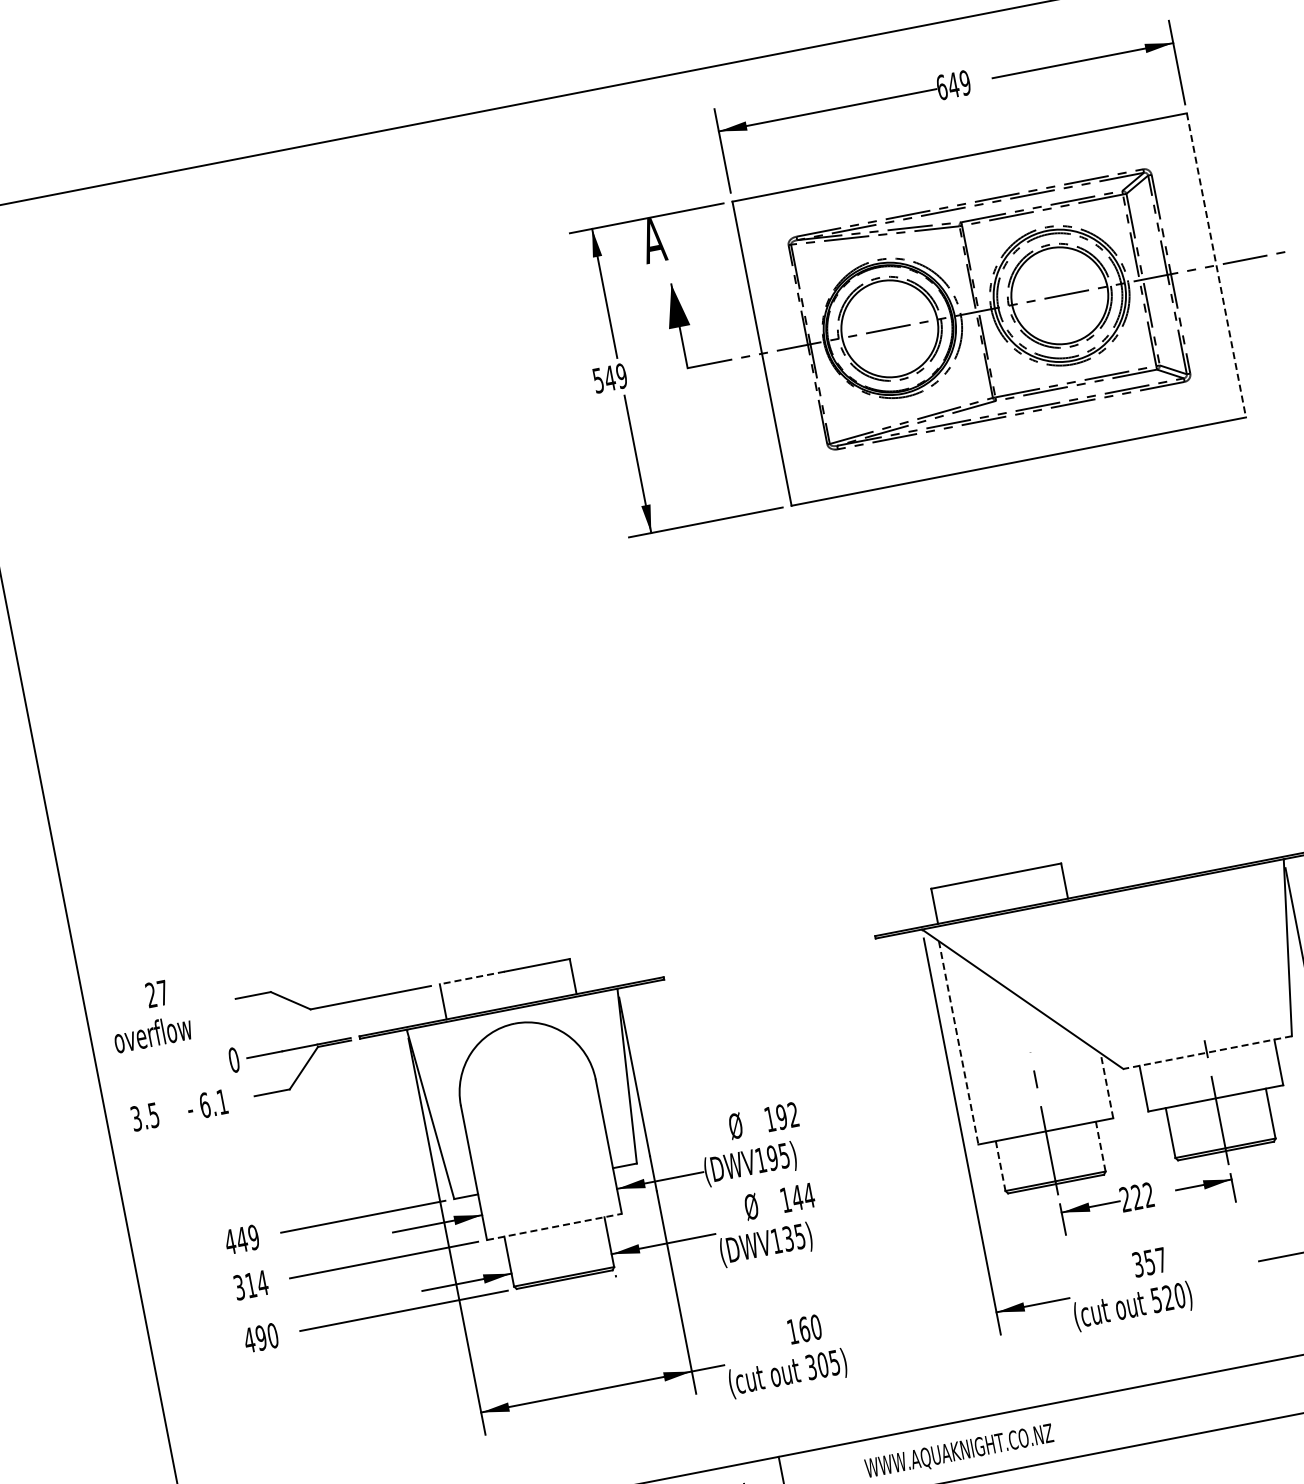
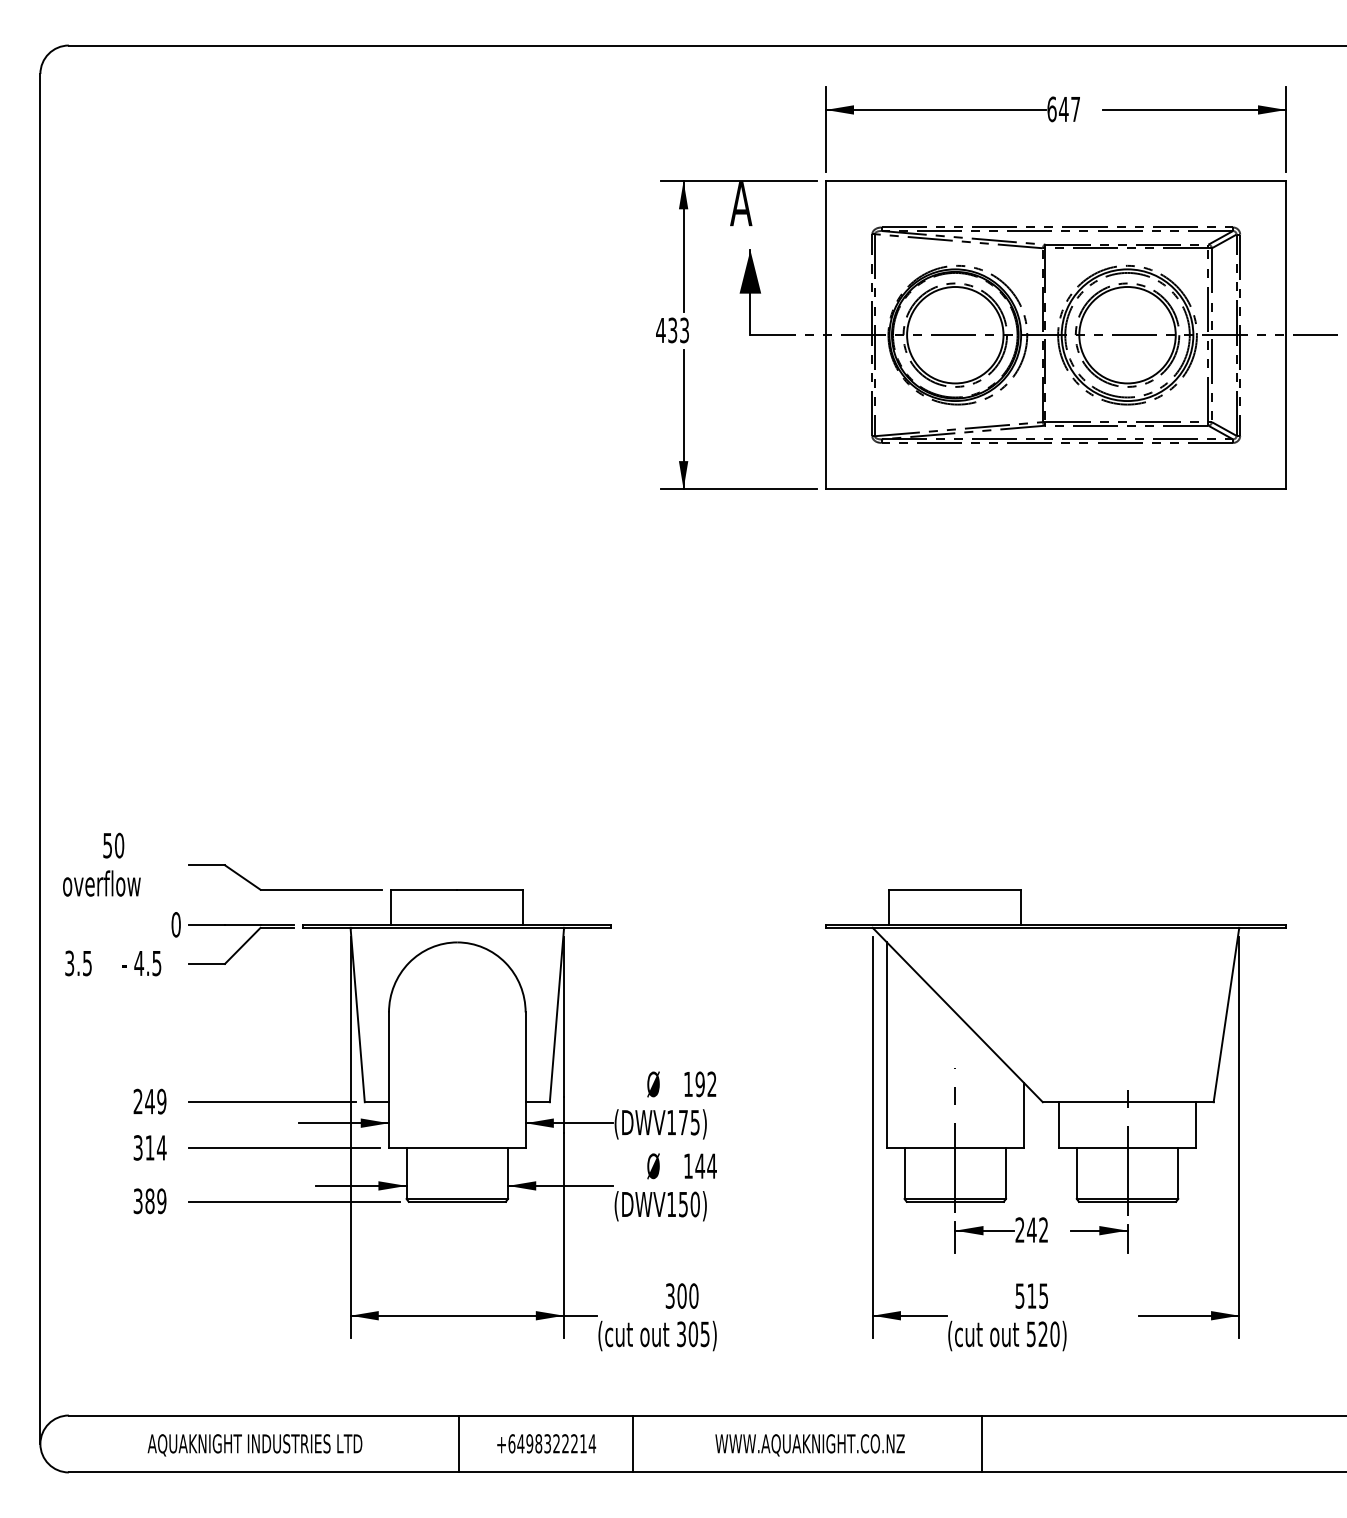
text: (965, 83) -> (1075, 109), 649 -> 647
line: (1216, 265) -> (1286, 335), dashed -> solid
text: (609, 378) -> (672, 330), 549 -> 433
line: (472, 977) -> (424, 889), dashed -> solid
text: (157, 993) -> (113, 845), 27 -> 50
line: (958, 1043) -> (886, 1045), dashed -> solid
line: (1206, 1053) -> (1127, 1102), dashed -> solid
line: (1106, 1085) -> (1023, 1115), dashed -> solid
text: (213, 1103) -> (147, 963), 6.1 -> 4.5
line: (1101, 1146) -> (1006, 1173), dashed -> solid
text: (772, 1157) -> (683, 1122), (DWV195) -> (DWV175)
line: (1000, 1166) -> (904, 1174), dashed -> solid
text: (1136, 1196) -> (1031, 1229), 222 -> 242
line: (554, 1226) -> (457, 1148), dashed -> solid
text: (794, 1237) -> (689, 1204), (DWV135) -> (DWV150)
text: (230, 1241) -> (138, 1101), 449 -> 249
text: (1150, 1261) -> (1032, 1295), 357 -> 515
text: (797, 1330) -> (675, 1295), 160 -> 300
text: (260, 1338) -> (149, 1201), 490 -> 389
line: (1128, 1417) -> (981, 1443), added

